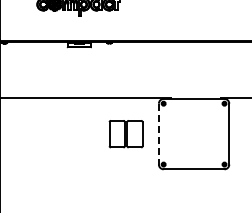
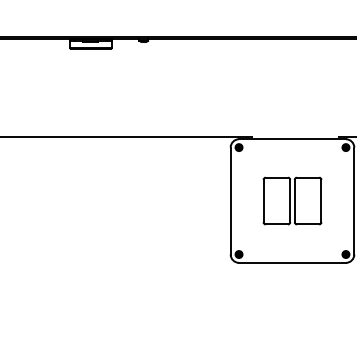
part: (125, 134) -> (291, 201), moved
line: (158, 134) -> (229, 201), dashed -> solid

